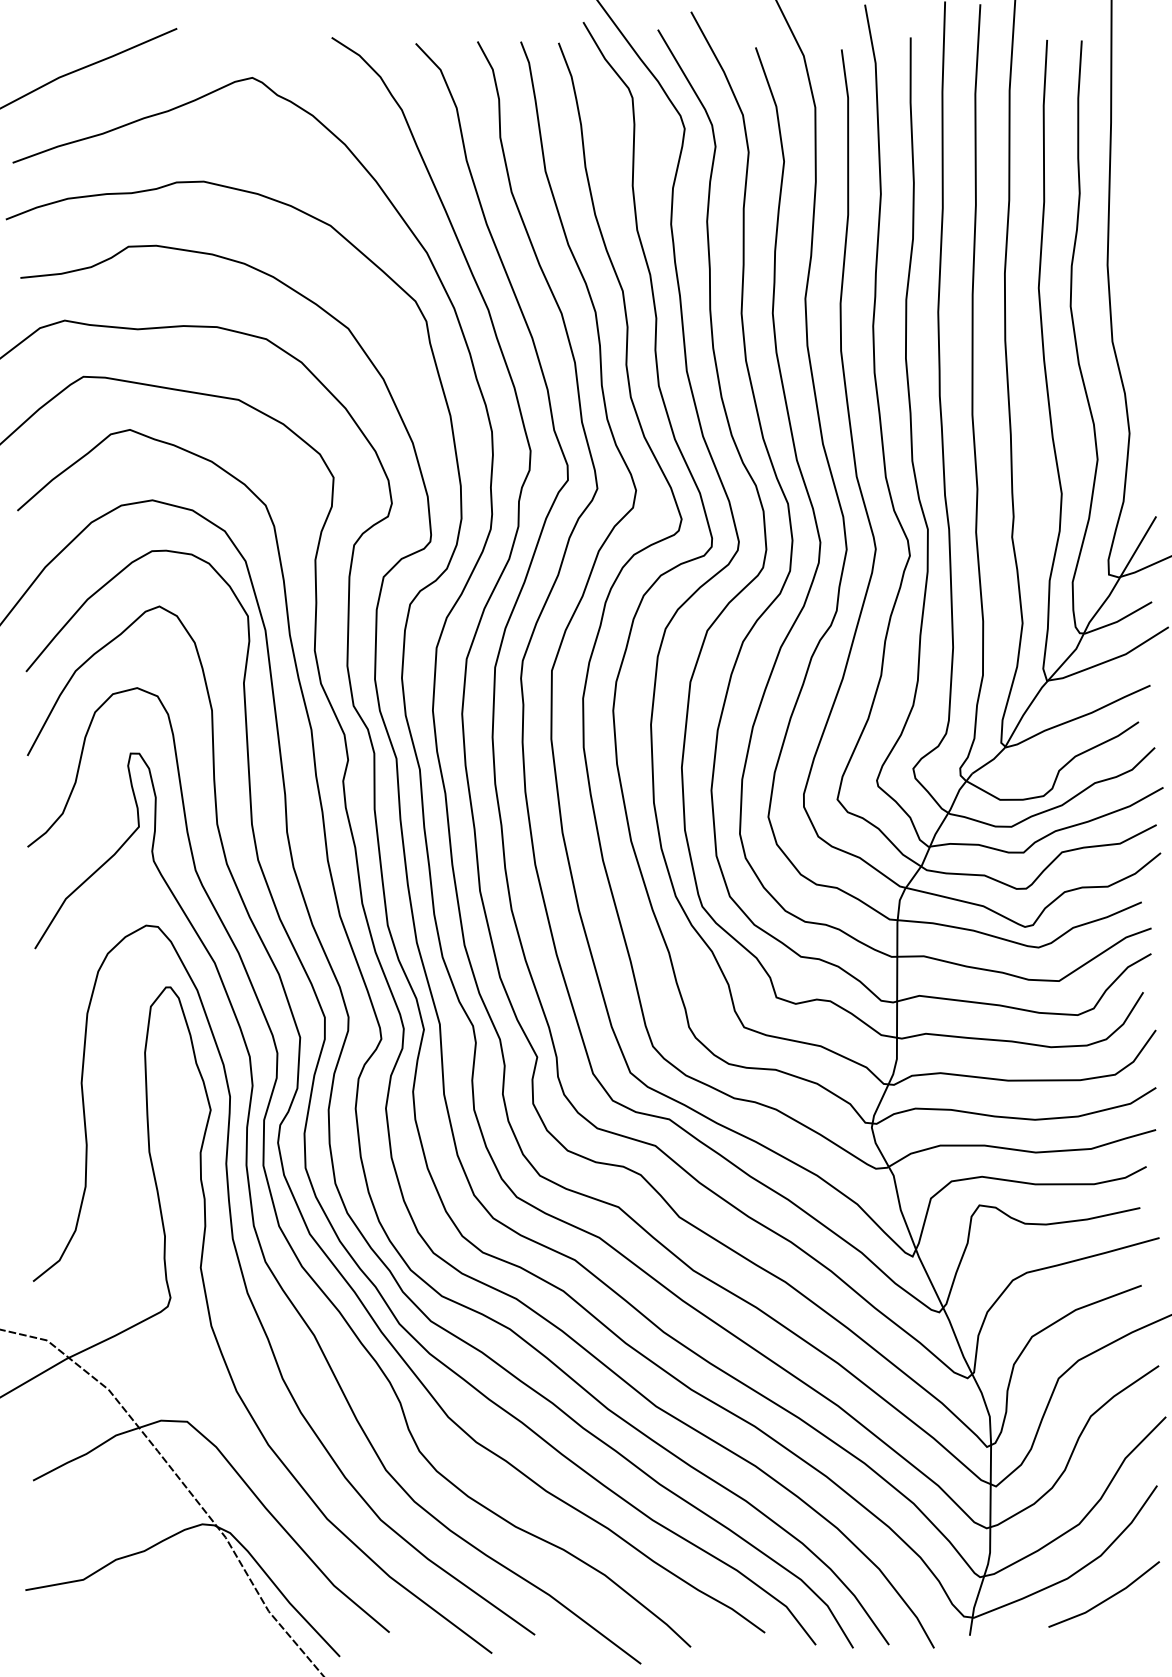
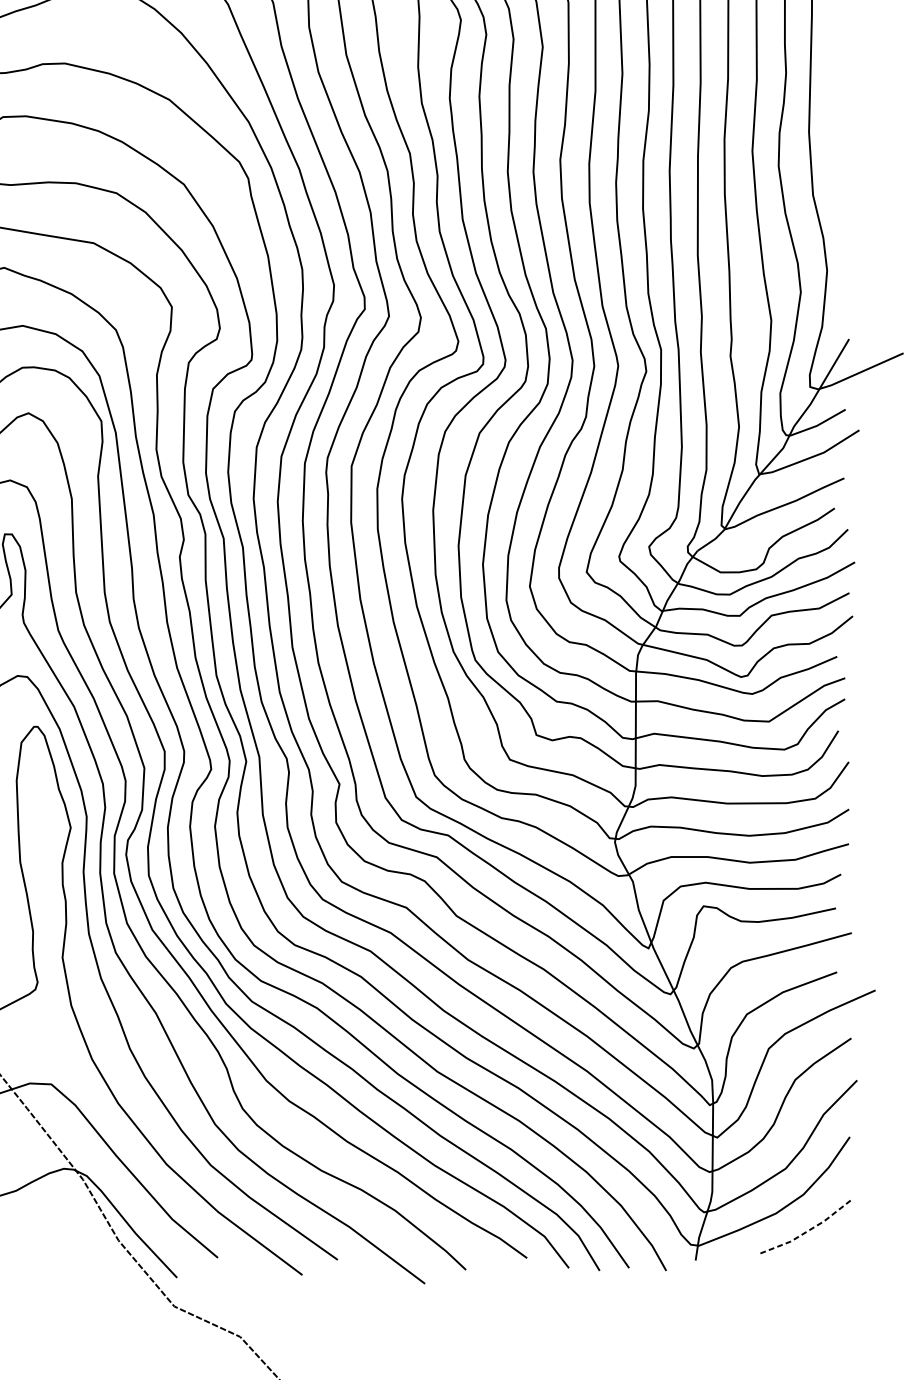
line: (1107, 1599) -> (808, 1230), solid -> dashed

